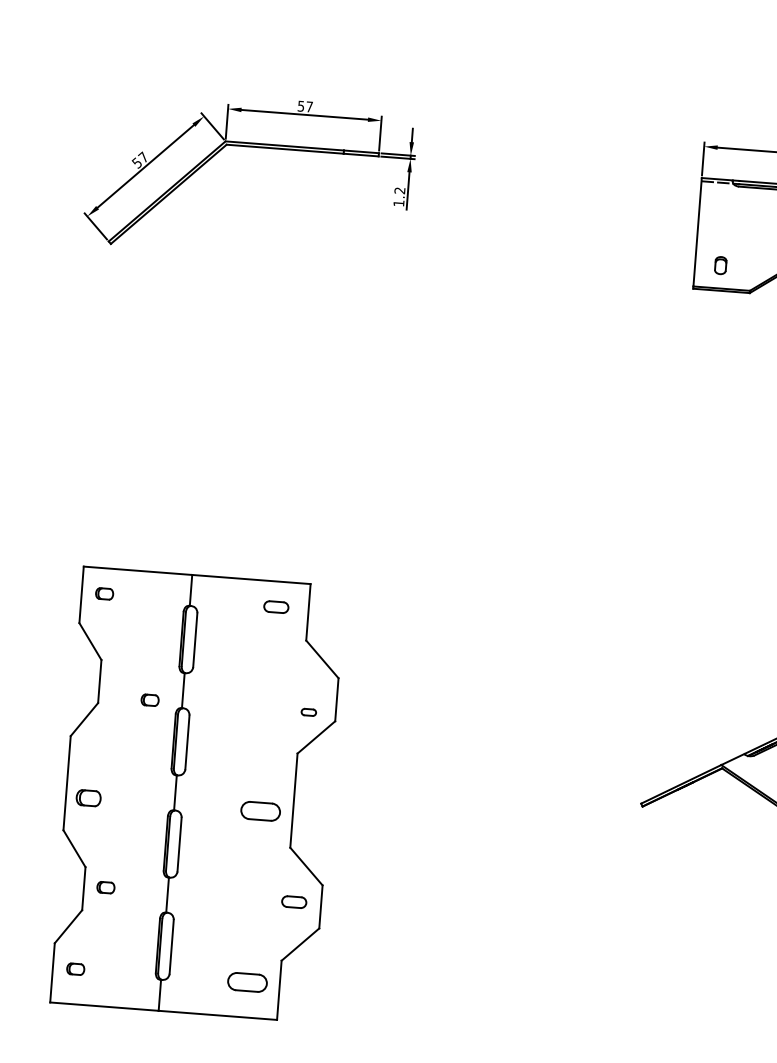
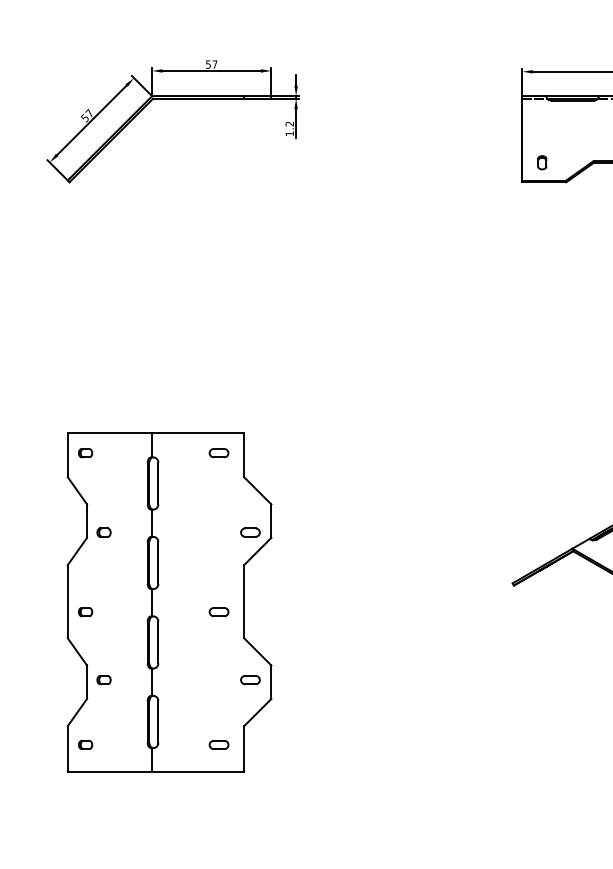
part: (149, 700) -> (103, 532), moved
part: (308, 712) -> (250, 532), size x1.67
part: (88, 798) -> (85, 612), size x0.71
part: (259, 812) -> (218, 612), size x0.62
part: (246, 981) -> (218, 744), size x0.62

